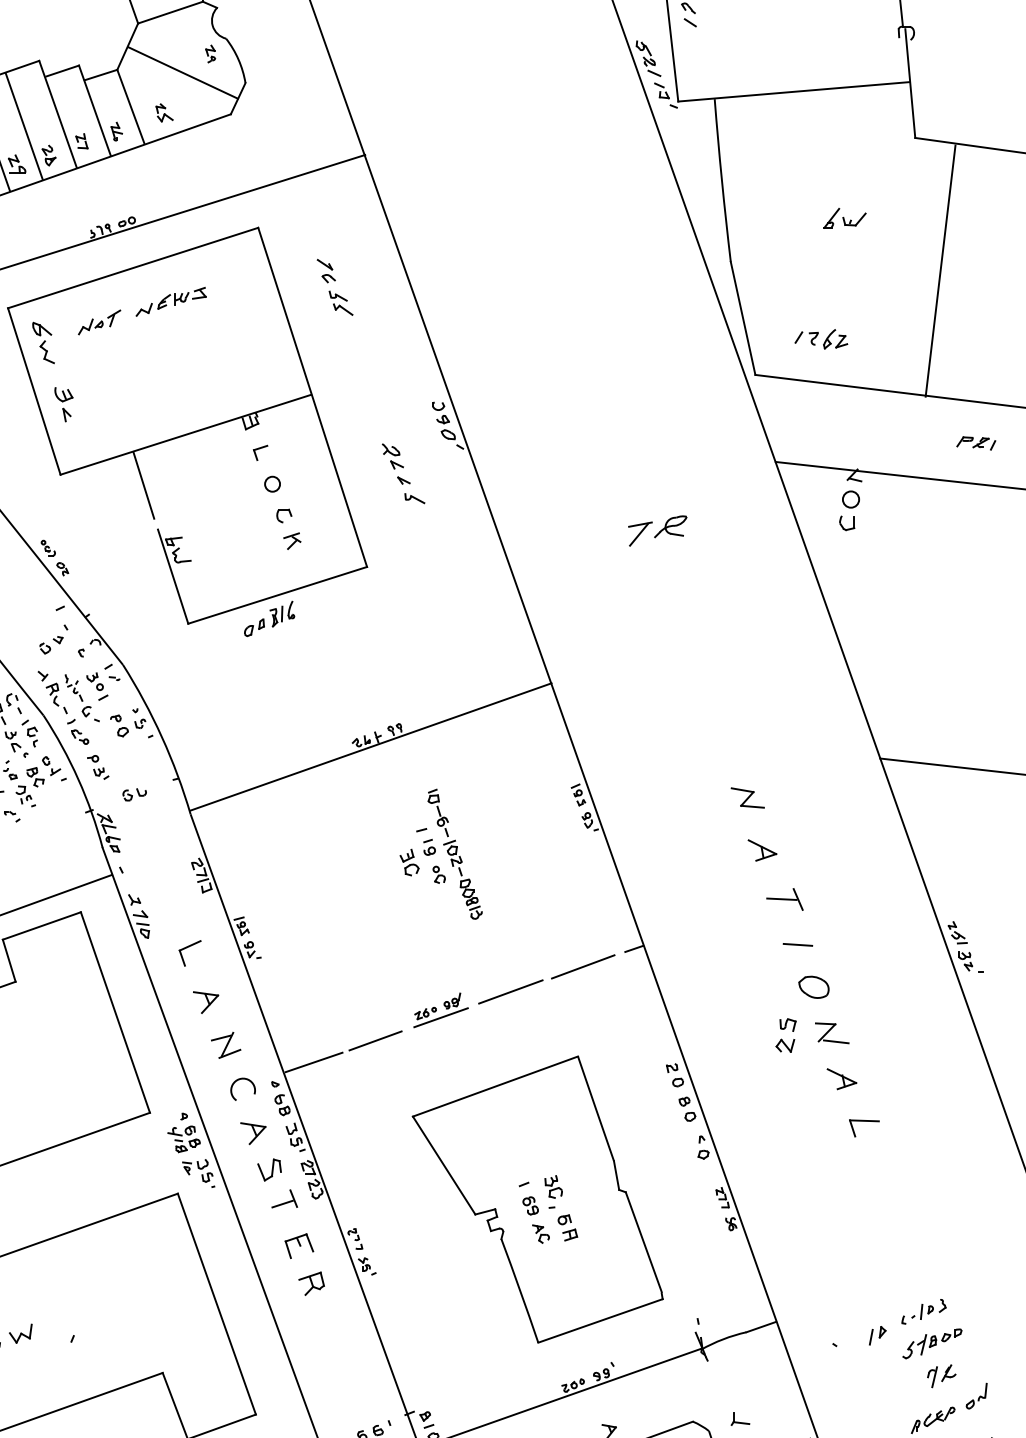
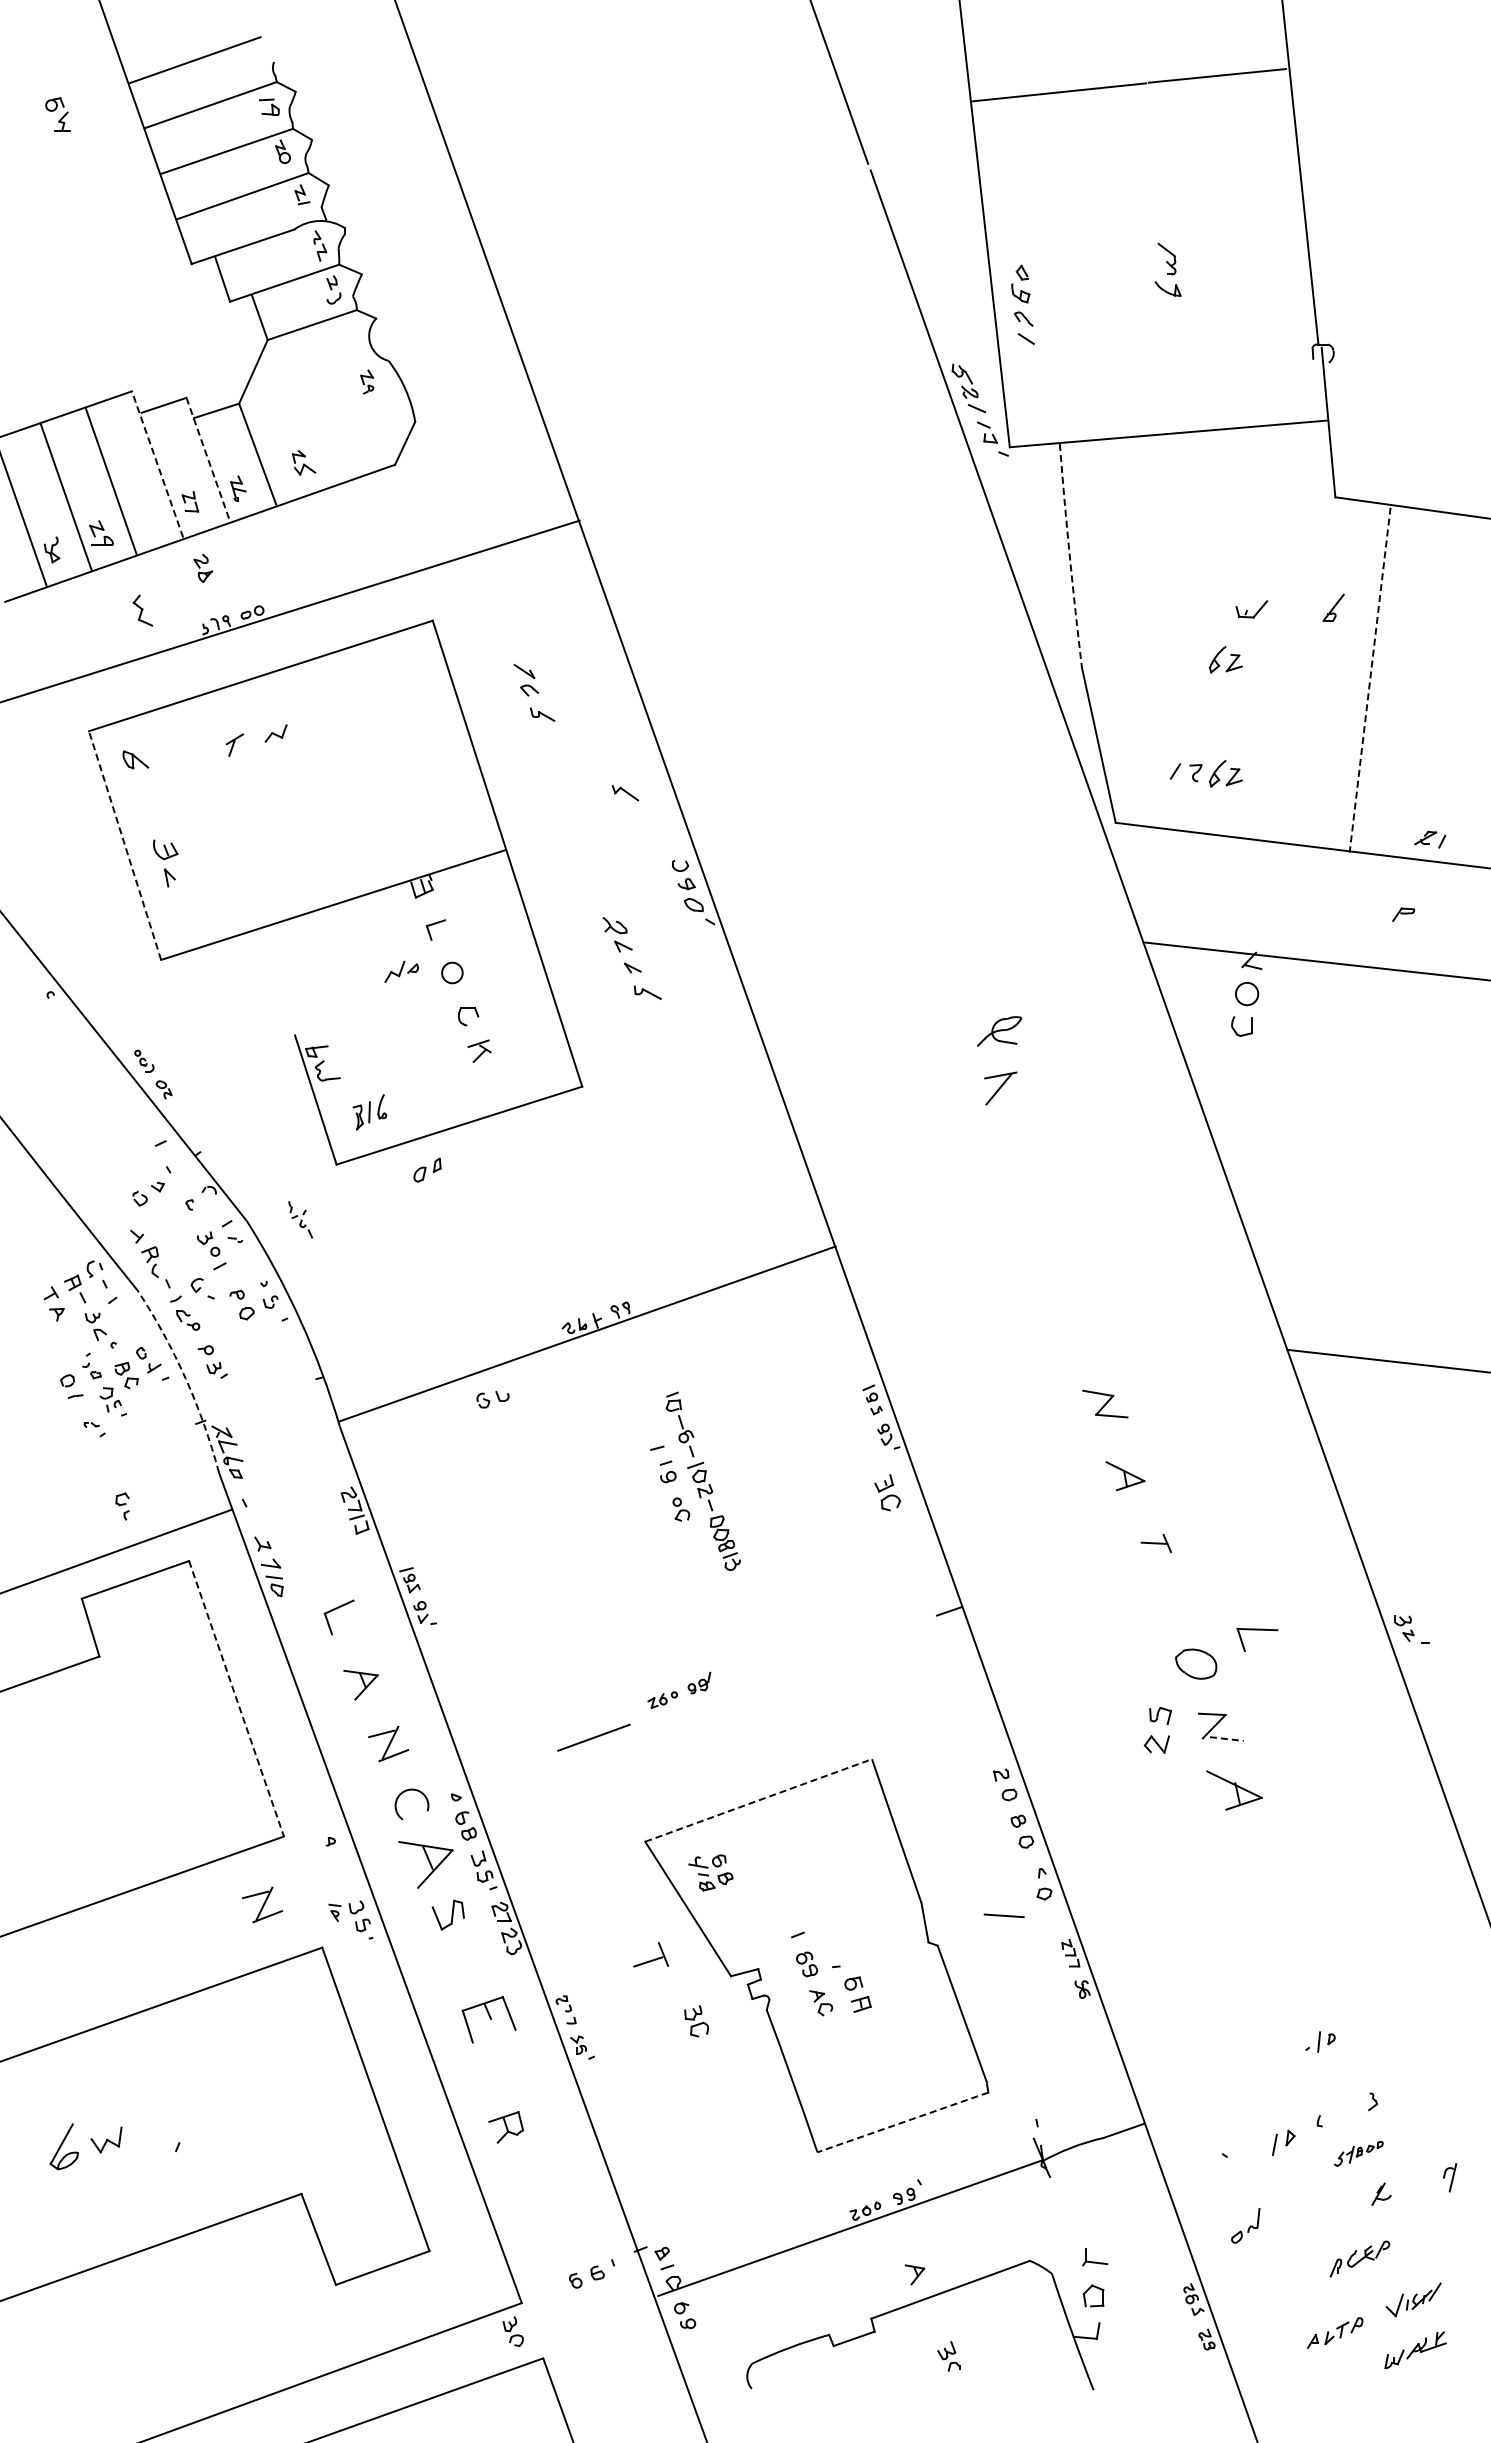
line: (183, 72) -> (329, 407), removed
line: (95, 111) -> (208, 460), solid -> dashed
line: (57, 114) -> (157, 464), solid -> dashed
part: (49, 154) -> (203, 567), moved
arc: (721, 180) -> (1069, 555), solid -> dashed
part: (831, 218) -> (1333, 607), moved
part: (838, 253) -> (1230, 655), added
line: (940, 271) -> (1370, 680), solid -> dashed
part: (181, 298) -> (327, 717), removed
part: (343, 309) -> (625, 793), moved
part: (90, 326) -> (401, 971), moved
part: (46, 352) -> (142, 610), moved
line: (34, 391) -> (125, 845), solid -> dashed
part: (984, 443) -> (1430, 839), moved
line: (143, 485) -> (275, 974), removed
part: (640, 534) -> (1000, 1088), moved
part: (282, 614) -> (369, 1112), moved
part: (73, 687) -> (300, 1219), moved
part: (32, 737) -> (122, 1506), moved
arc: (78, 779) -> (185, 1378), solid -> dashed
part: (134, 794) -> (492, 1399), moved
part: (409, 862) -> (887, 1492), moved
part: (785, 899) -> (1156, 1543), size x0.6
part: (957, 932) -> (1393, 1588), removed
line: (797, 944) -> (1003, 1915), moved
line: (583, 966) -> (879, 1635), removed
line: (510, 991) -> (779, 1670), removed
line: (115, 1012) -> (236, 1698), solid -> dashed
line: (440, 1017) -> (683, 1705), removed
line: (836, 1042) -> (1227, 1739), solid -> dashed
line: (314, 1062) -> (509, 1767), removed
part: (841, 1078) -> (1234, 1789), size x1.4
line: (495, 1086) -> (758, 1800), solid -> dashed
part: (864, 1121) -> (1257, 1630), moved
part: (252, 1133) -> (425, 1865), size x1.6
part: (183, 1138) -> (710, 1872), moved
part: (134, 1162) -> (262, 1904), added
part: (553, 1187) -> (696, 2021), moved
part: (284, 1198) -> (650, 1954), moved
part: (299, 1245) -> (489, 2019), size x1.4
part: (311, 1283) -> (506, 2127), moved
part: (922, 1311) -> (1320, 2041), moved
line: (600, 1320) -> (902, 2122), solid -> dashed
part: (932, 1343) -> (1358, 2153), size x0.6
part: (932, 1377) -> (1450, 2177), moved
part: (976, 1395) -> (1245, 2225), moved

